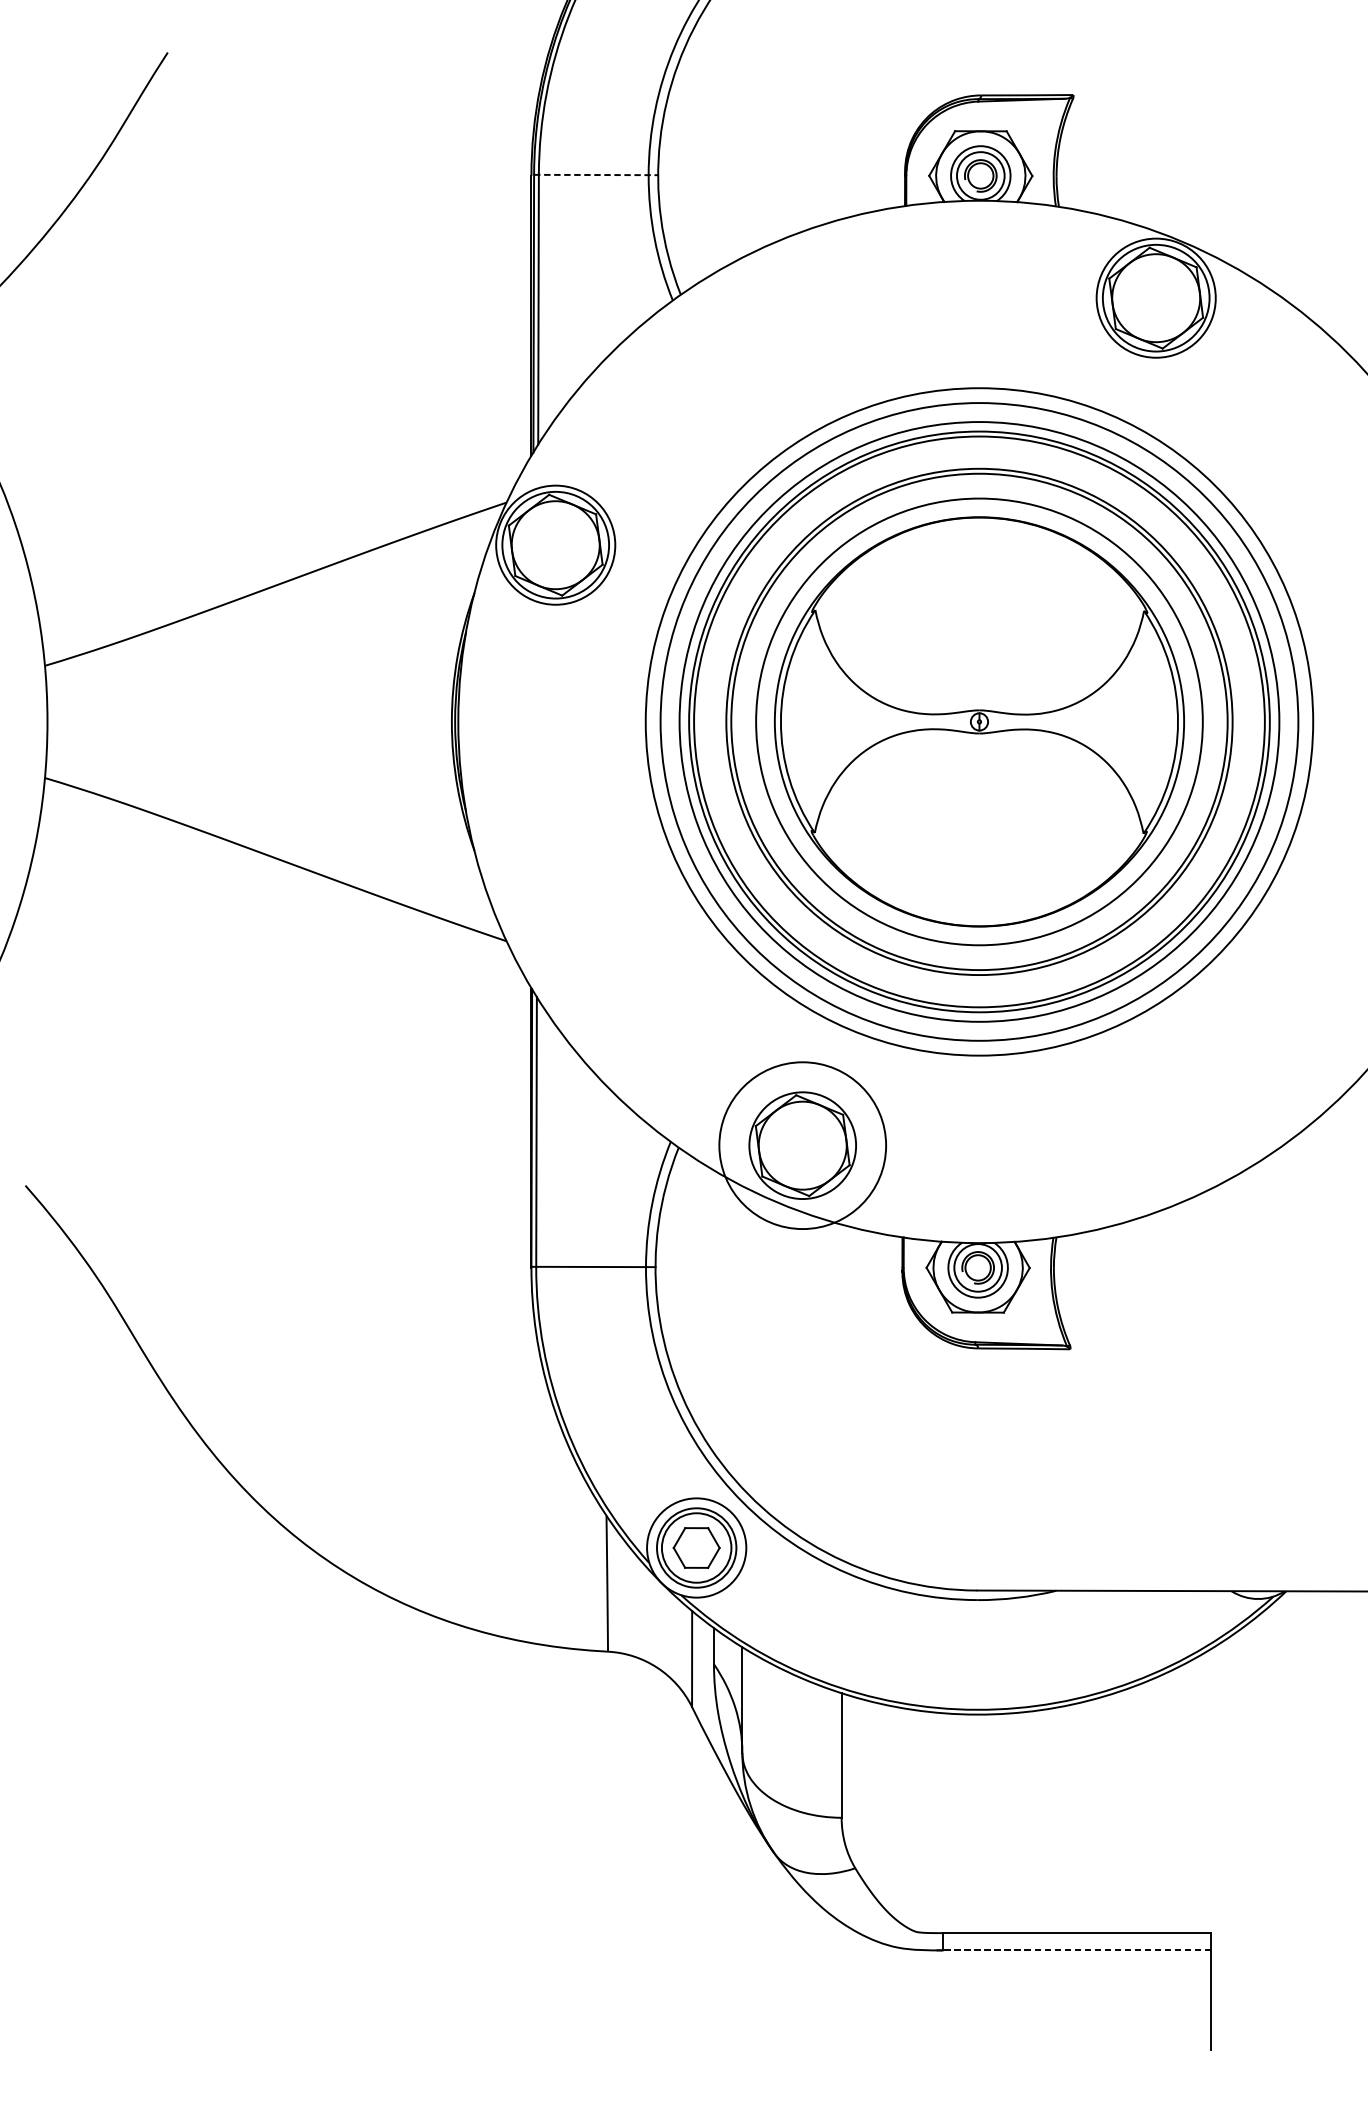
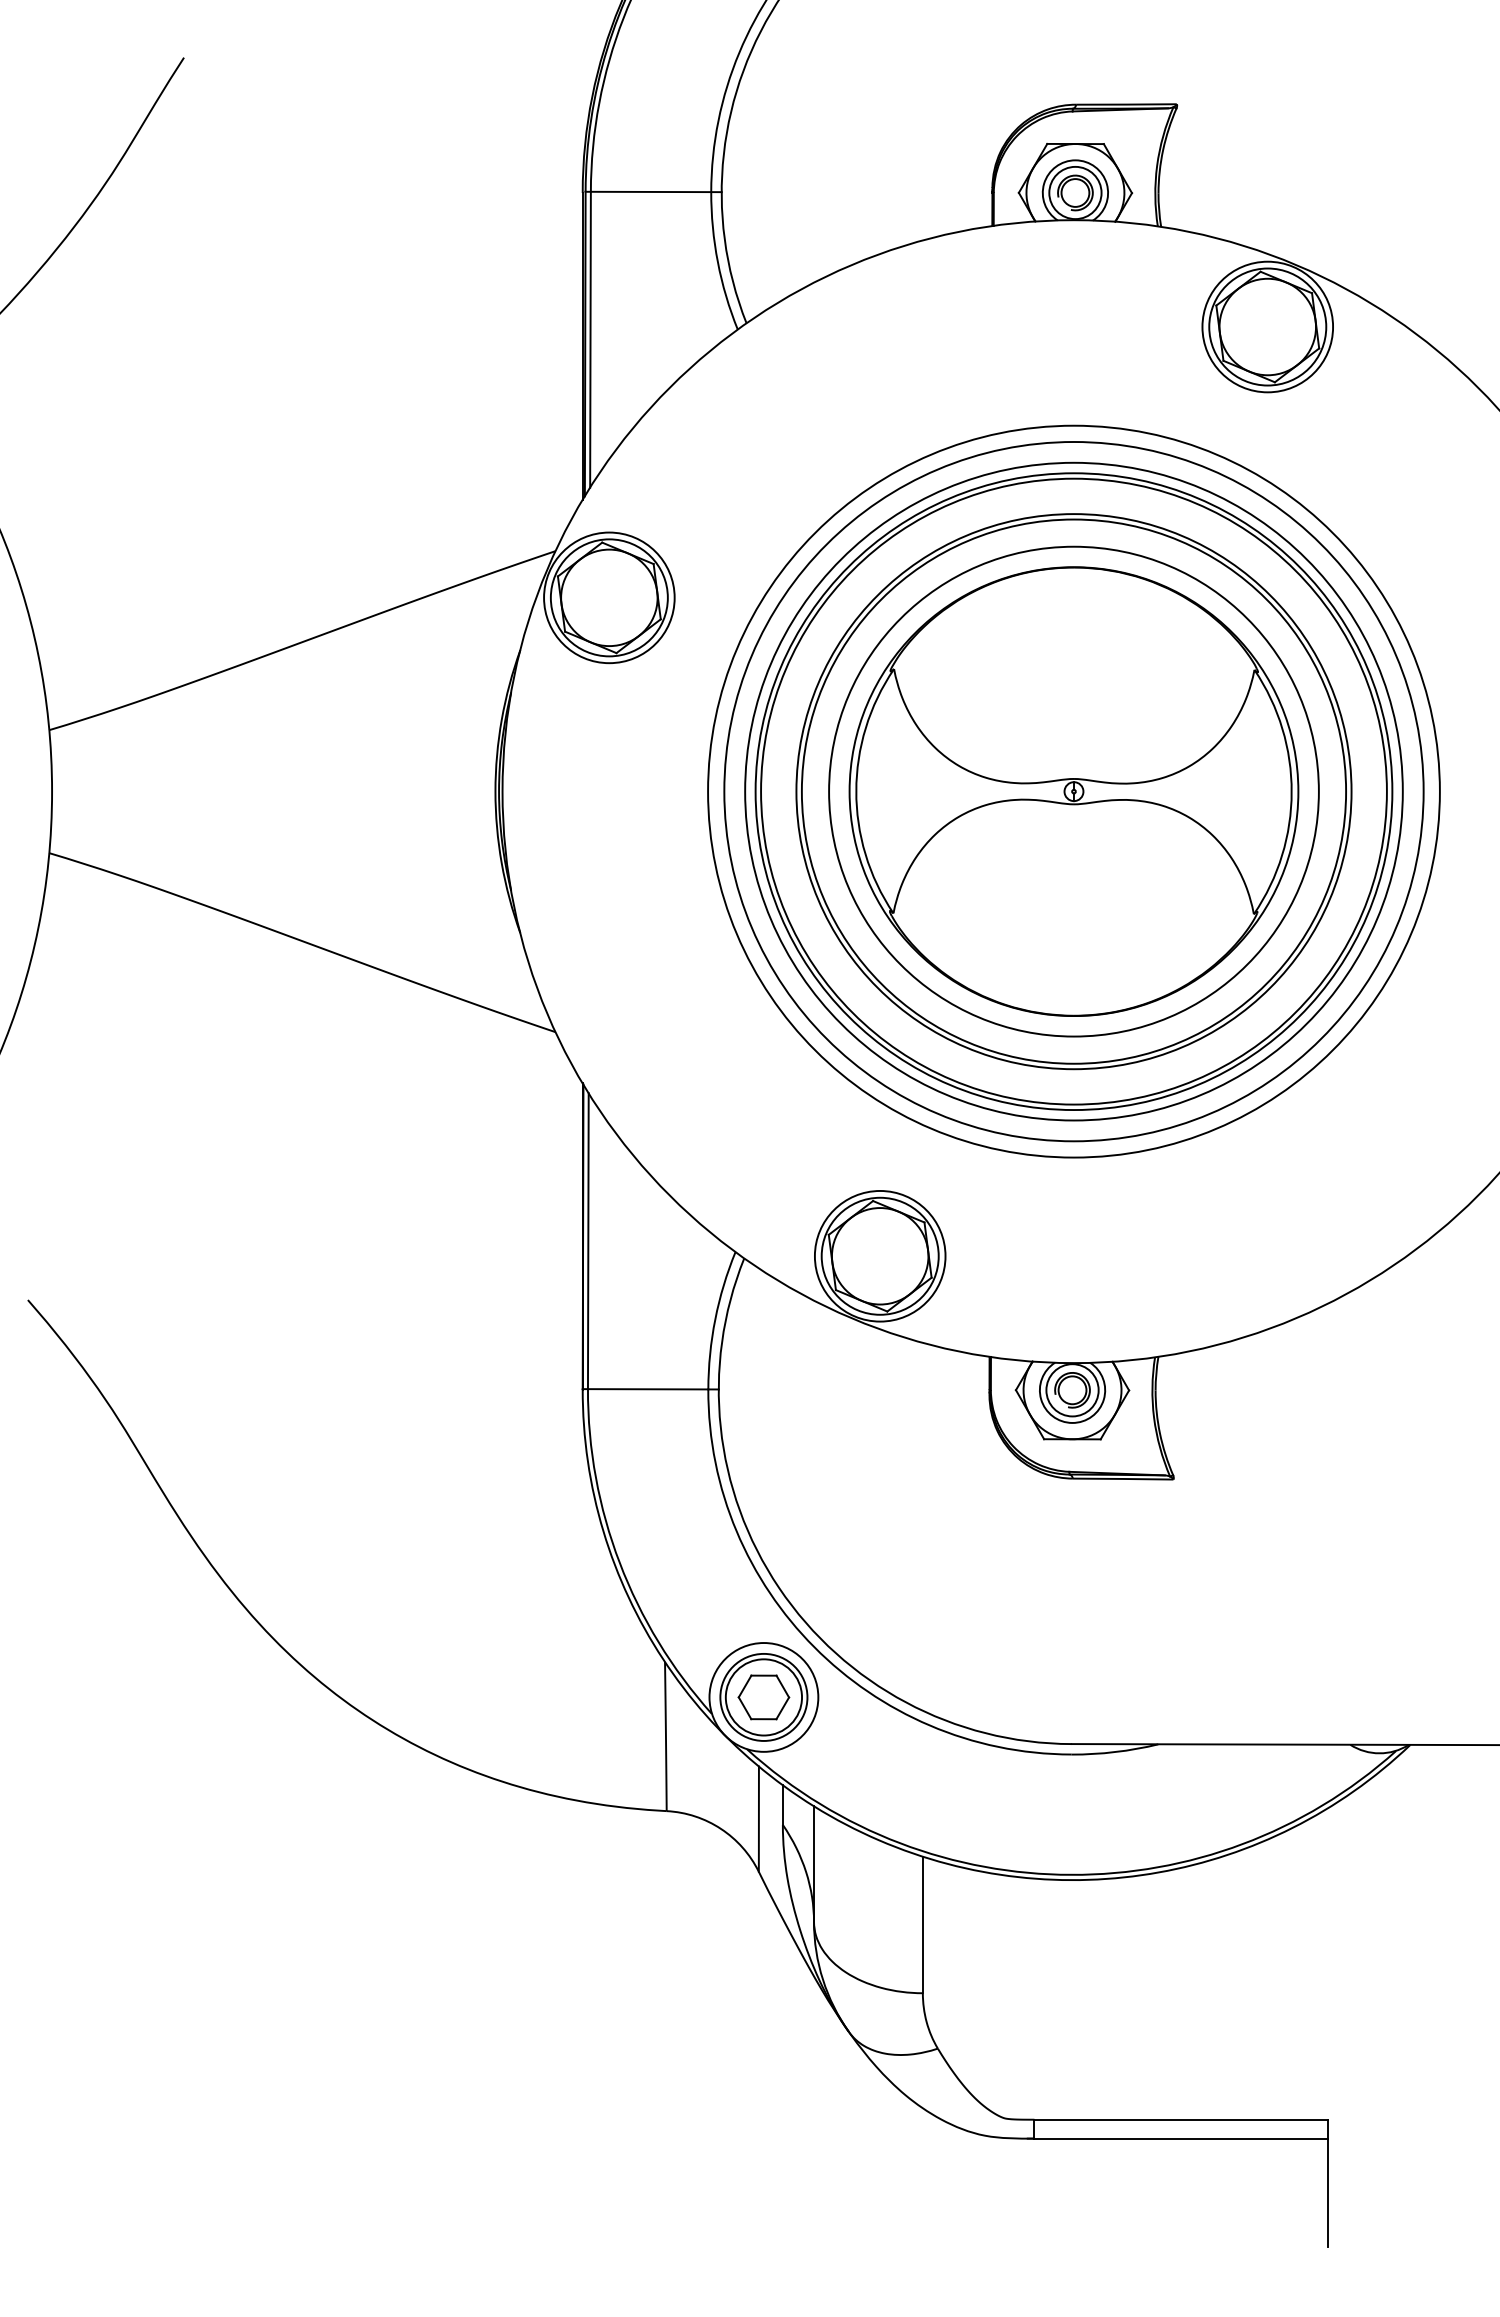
line: (596, 174) -> (654, 191), dashed -> solid
circle: (802, 1144) -> (879, 1255), size x0.71
line: (1077, 1950) -> (1181, 2138), dashed -> solid

